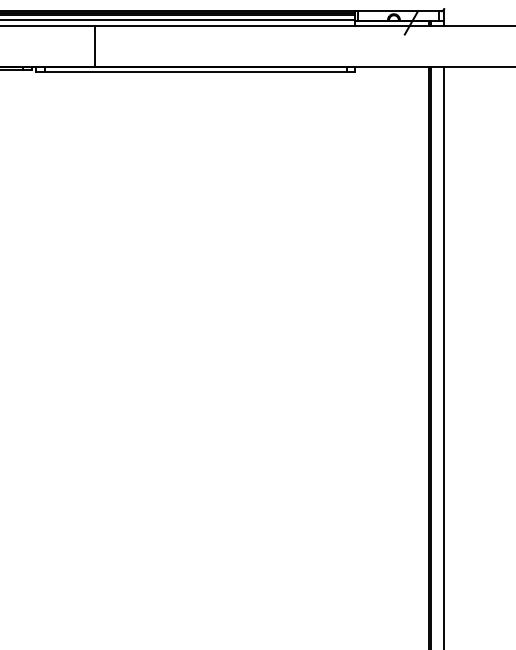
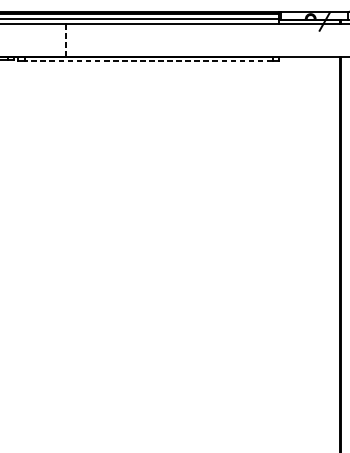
line: (95, 46) -> (66, 40), solid -> dashed
line: (195, 72) -> (148, 61), solid -> dashed

